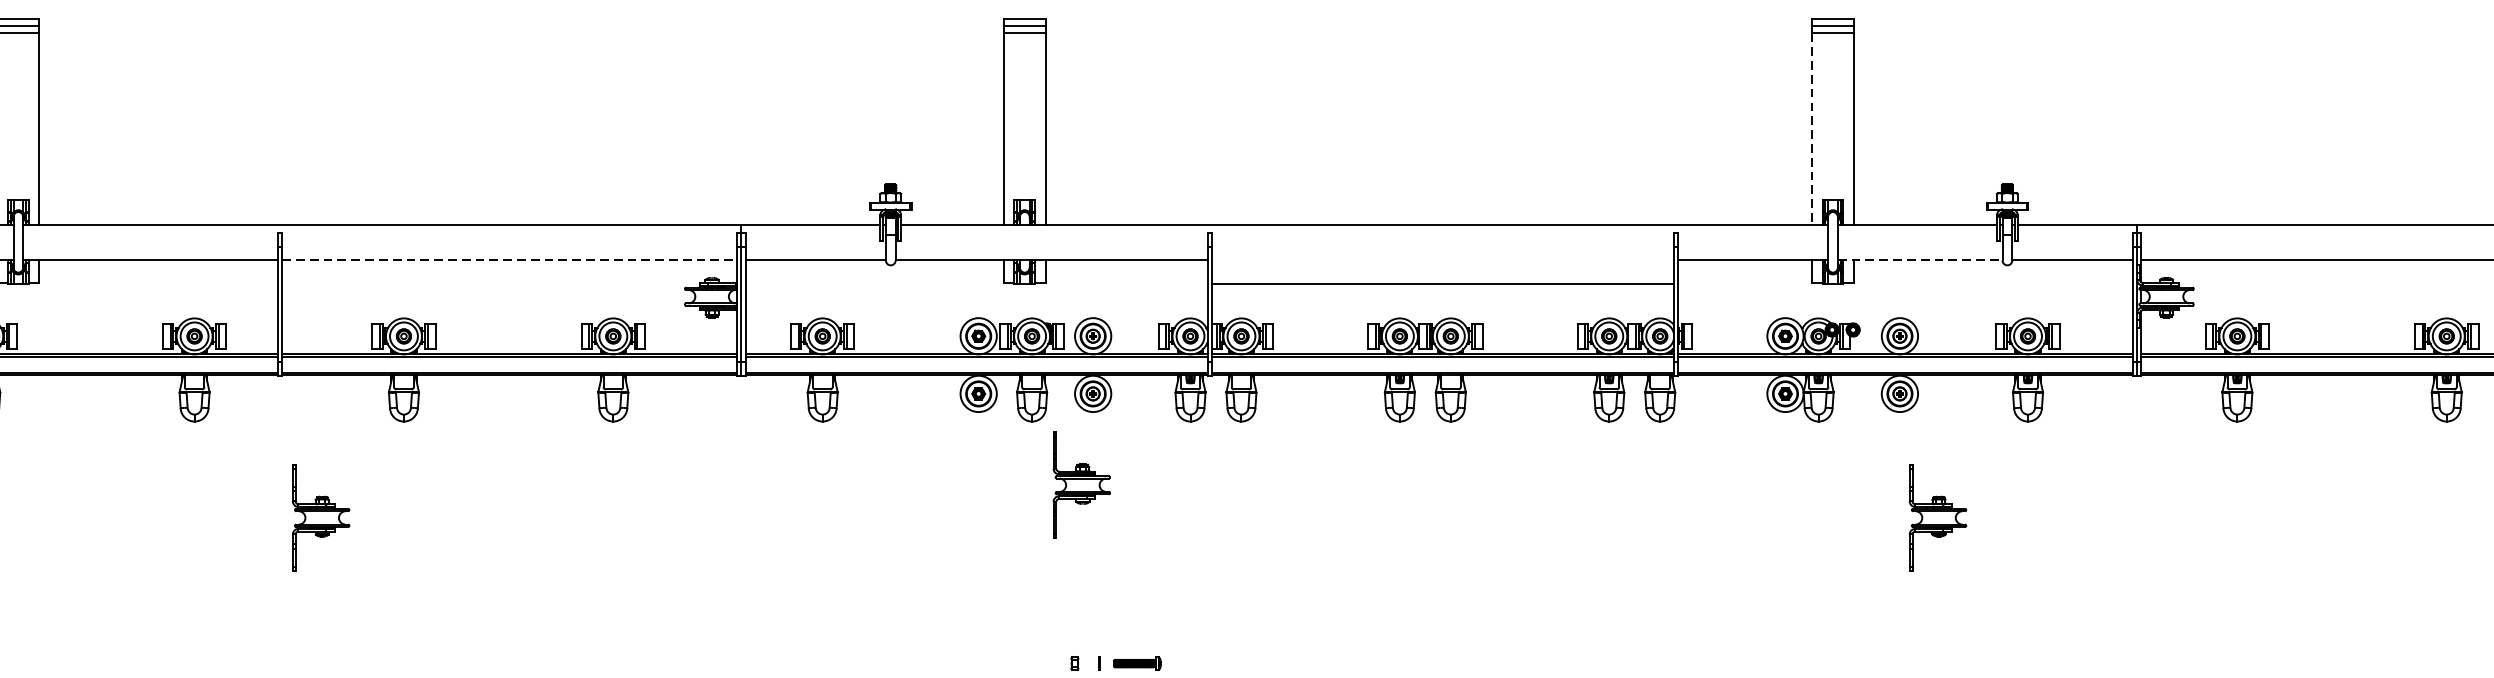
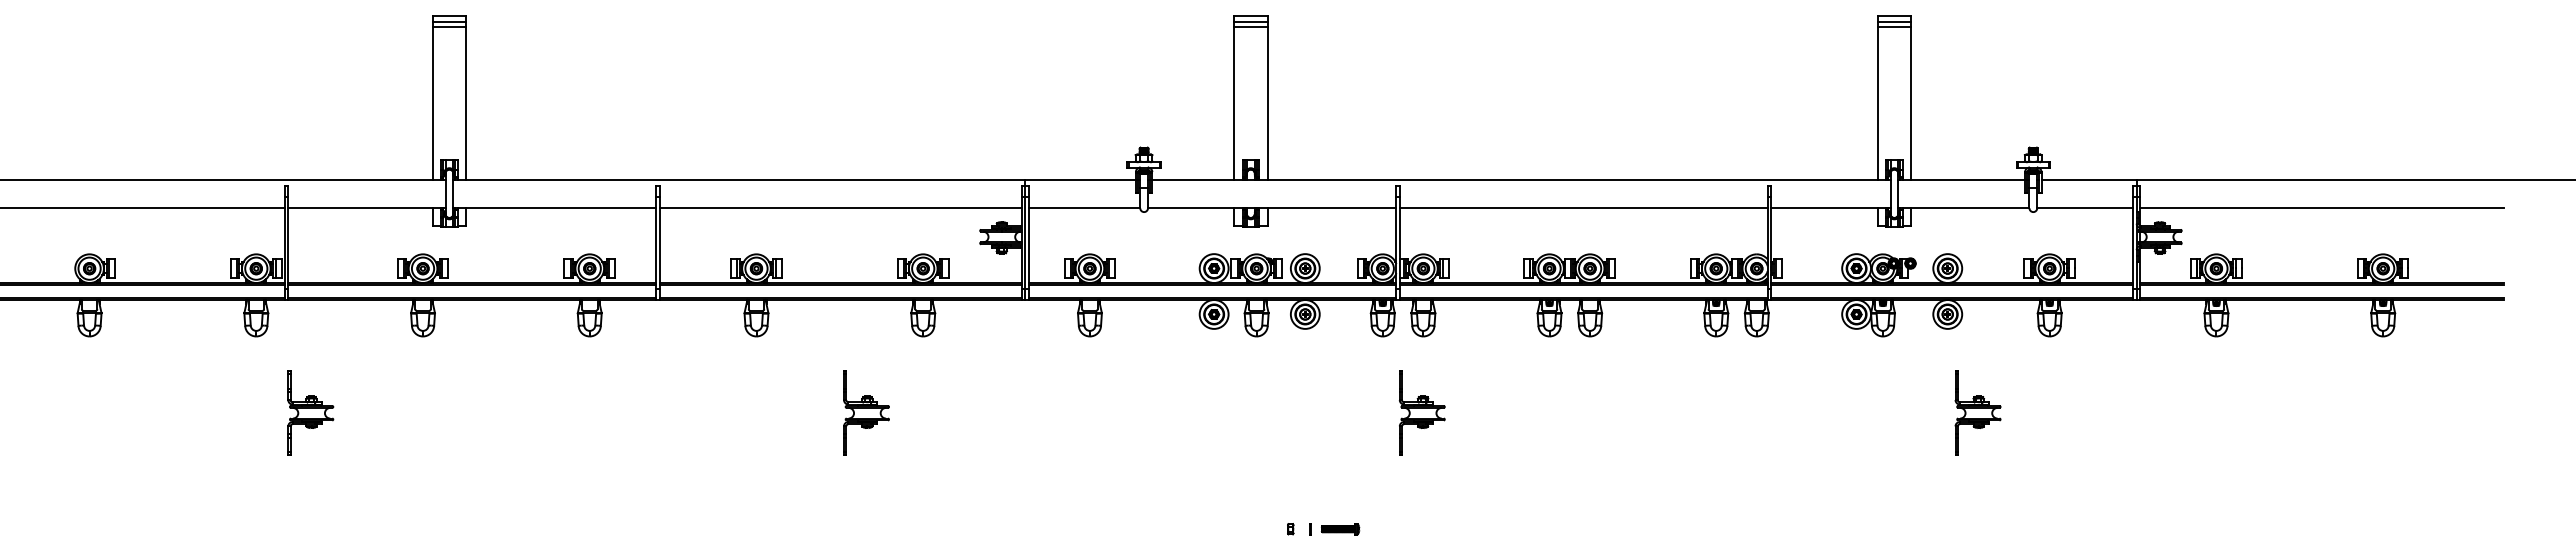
line: (1811, 130) -> (1877, 104), dashed -> solid
line: (510, 259) -> (841, 207), dashed -> solid
line: (1919, 259) -> (1963, 207), dashed -> solid
line: (1442, 283) -> (1583, 207), moved
part: (1080, 484) -> (1421, 412), moved
part: (321, 517) -> (866, 412), moved

